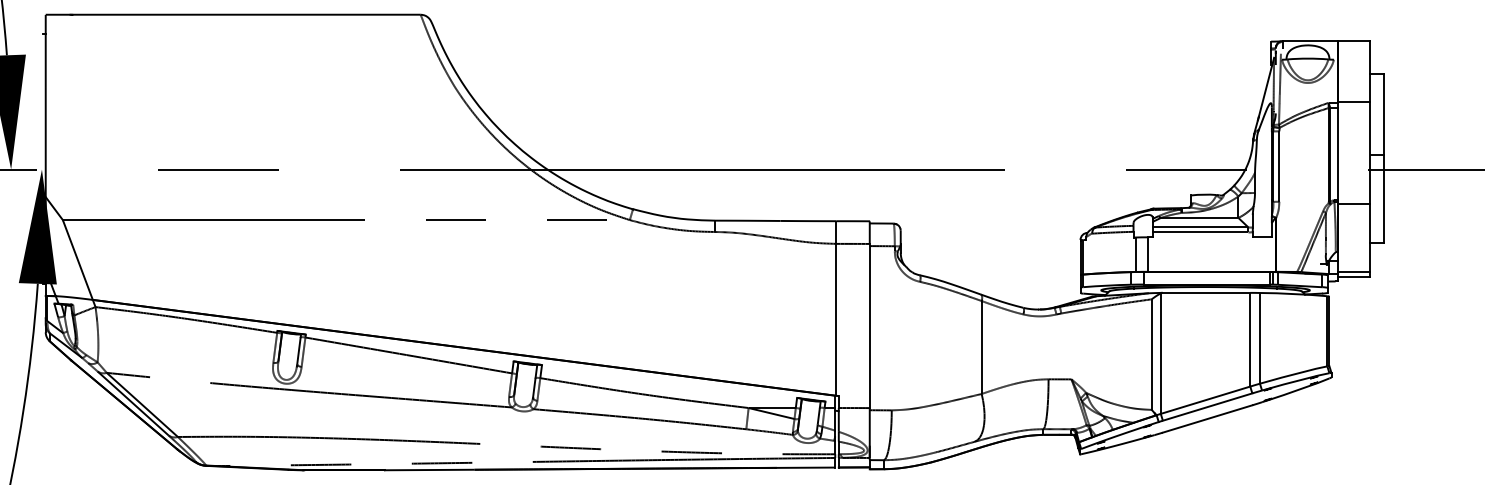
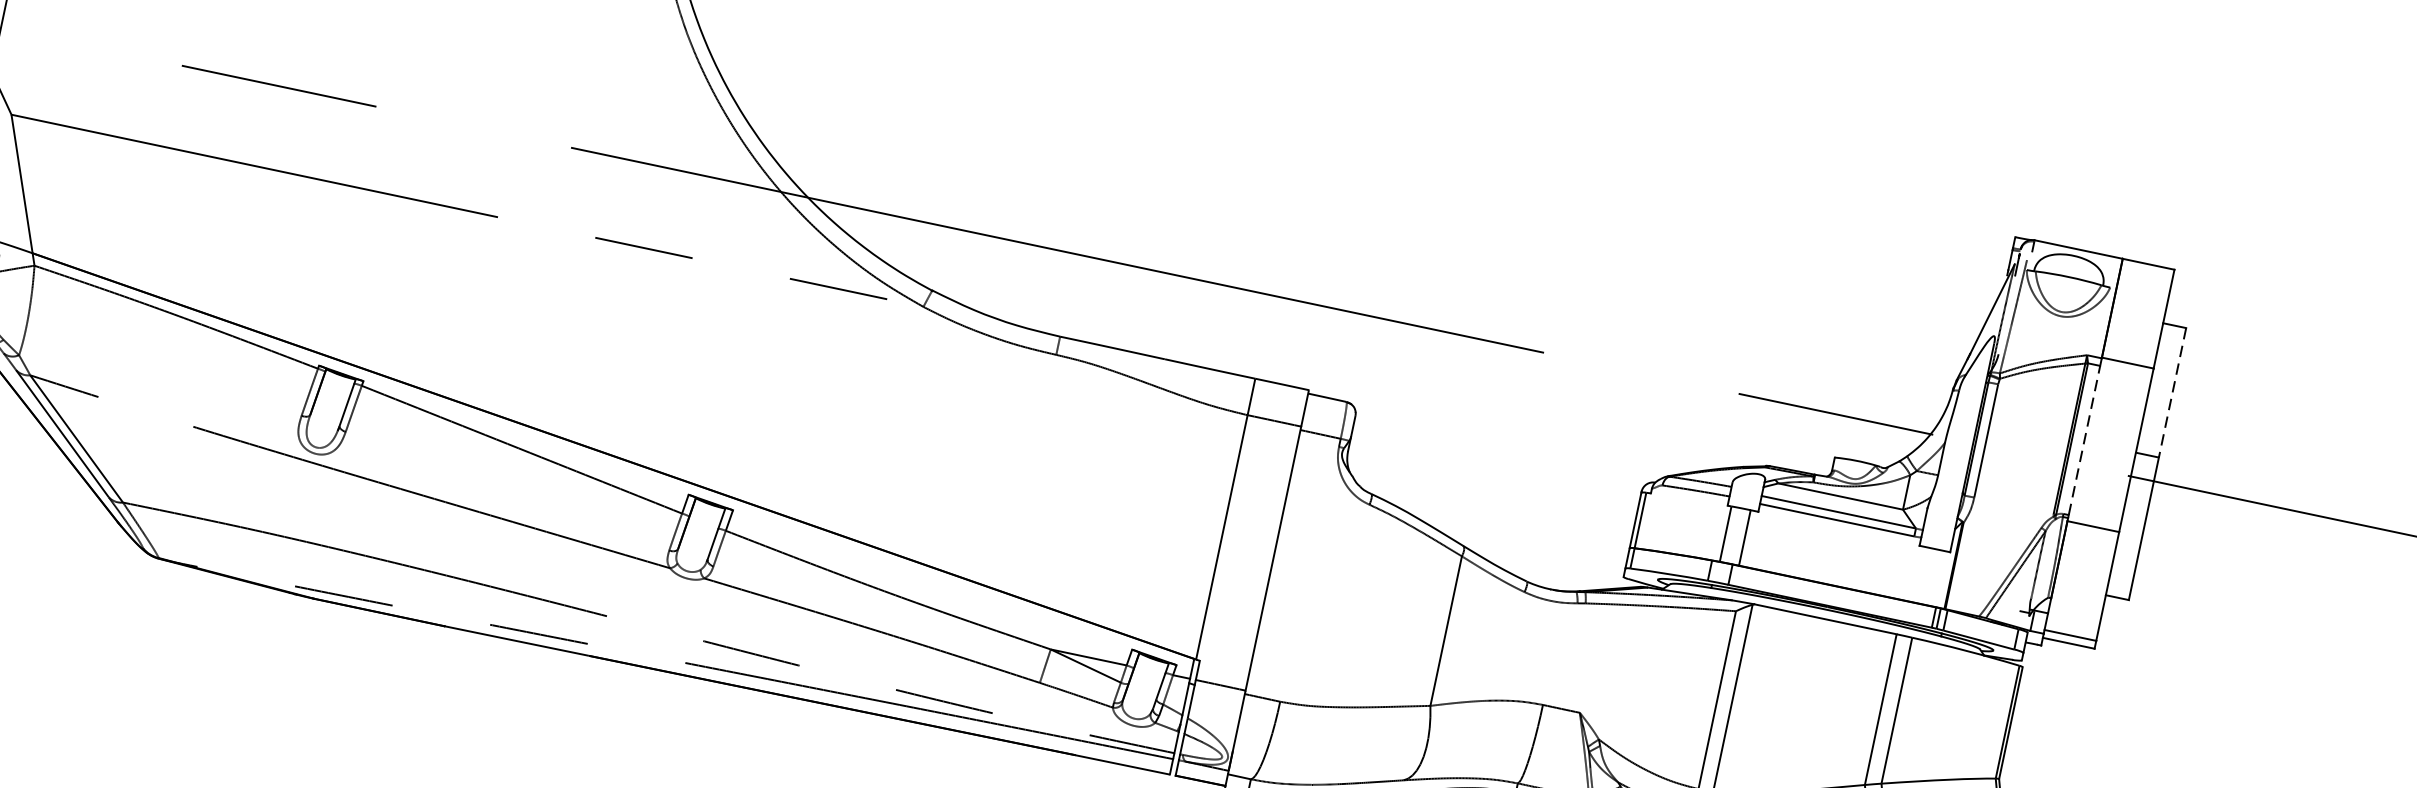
line: (1384, 115) -> (2172, 394), solid -> dashed
line: (1337, 153) -> (2084, 439), solid -> dashed

